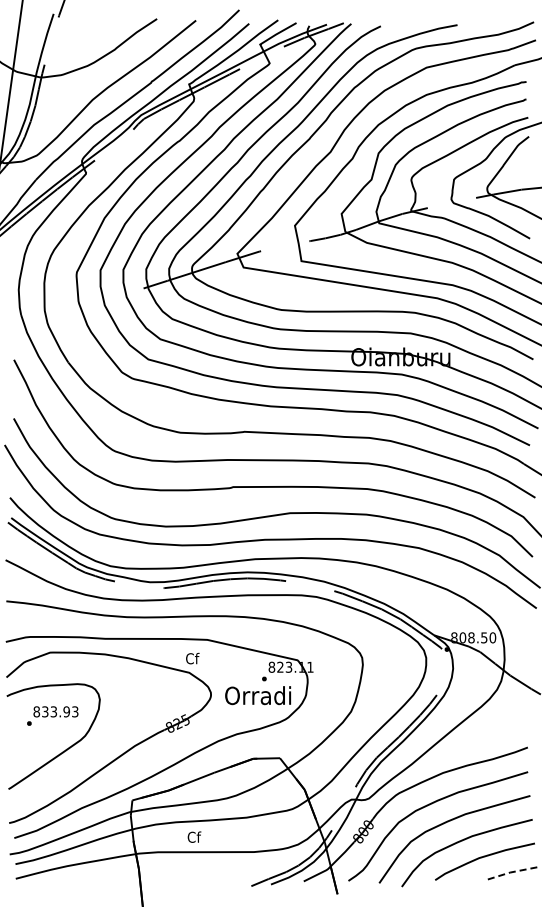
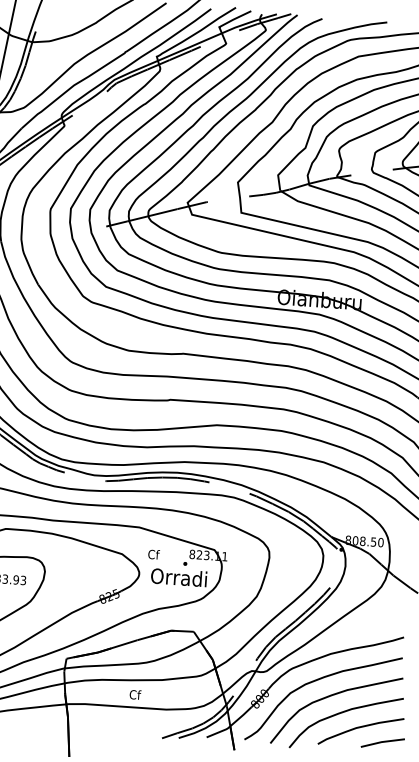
text: (192, 658) -> (153, 554), moved
text: (194, 836) -> (135, 694), moved
line: (510, 872) -> (381, 742), dashed -> solid

